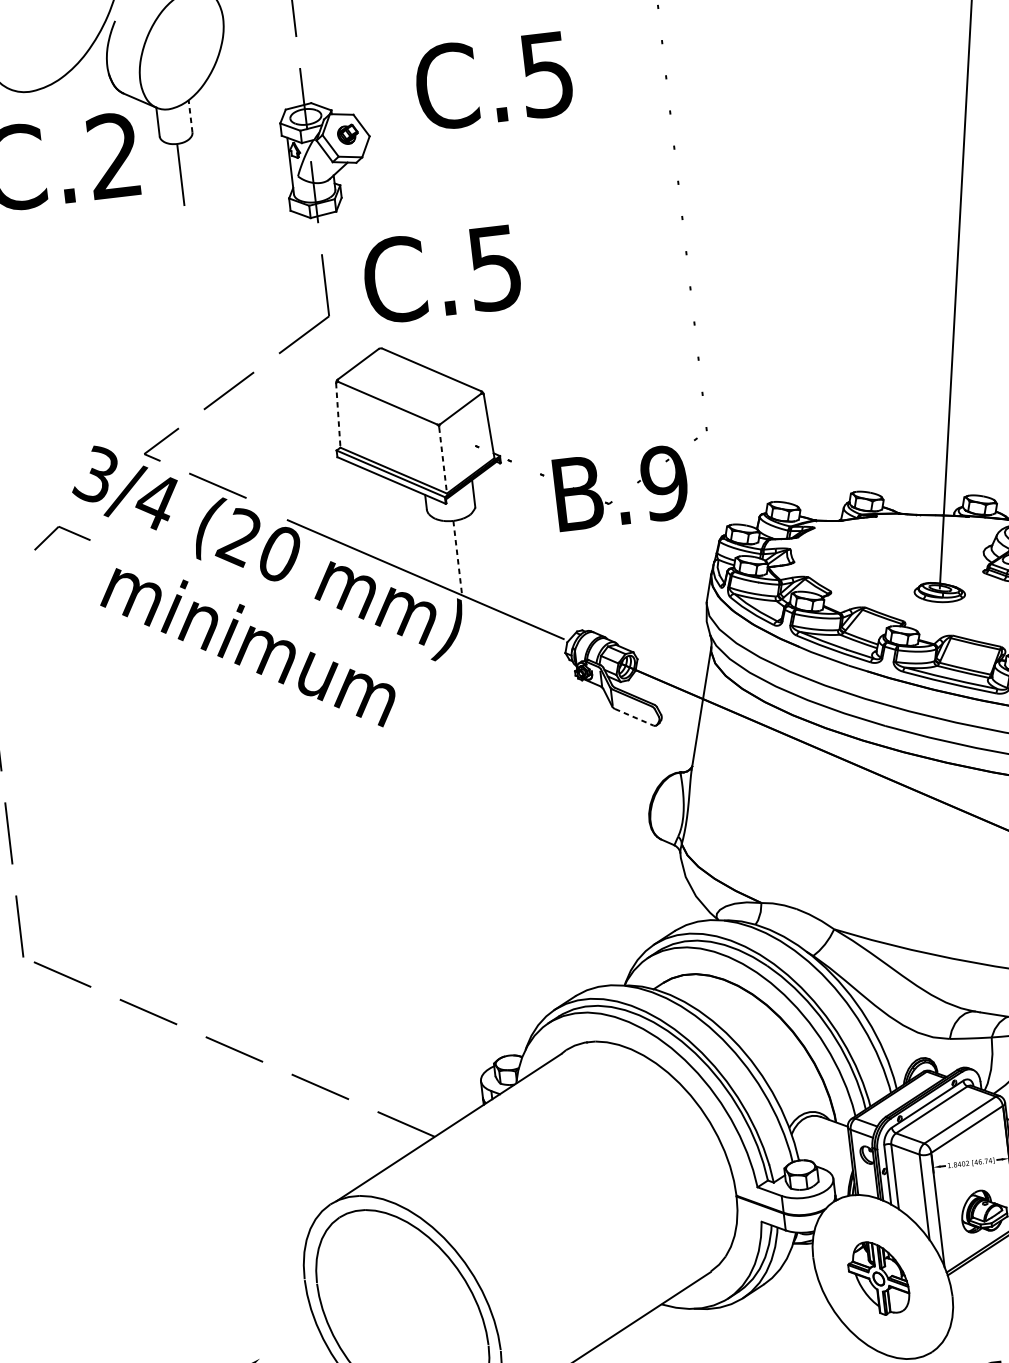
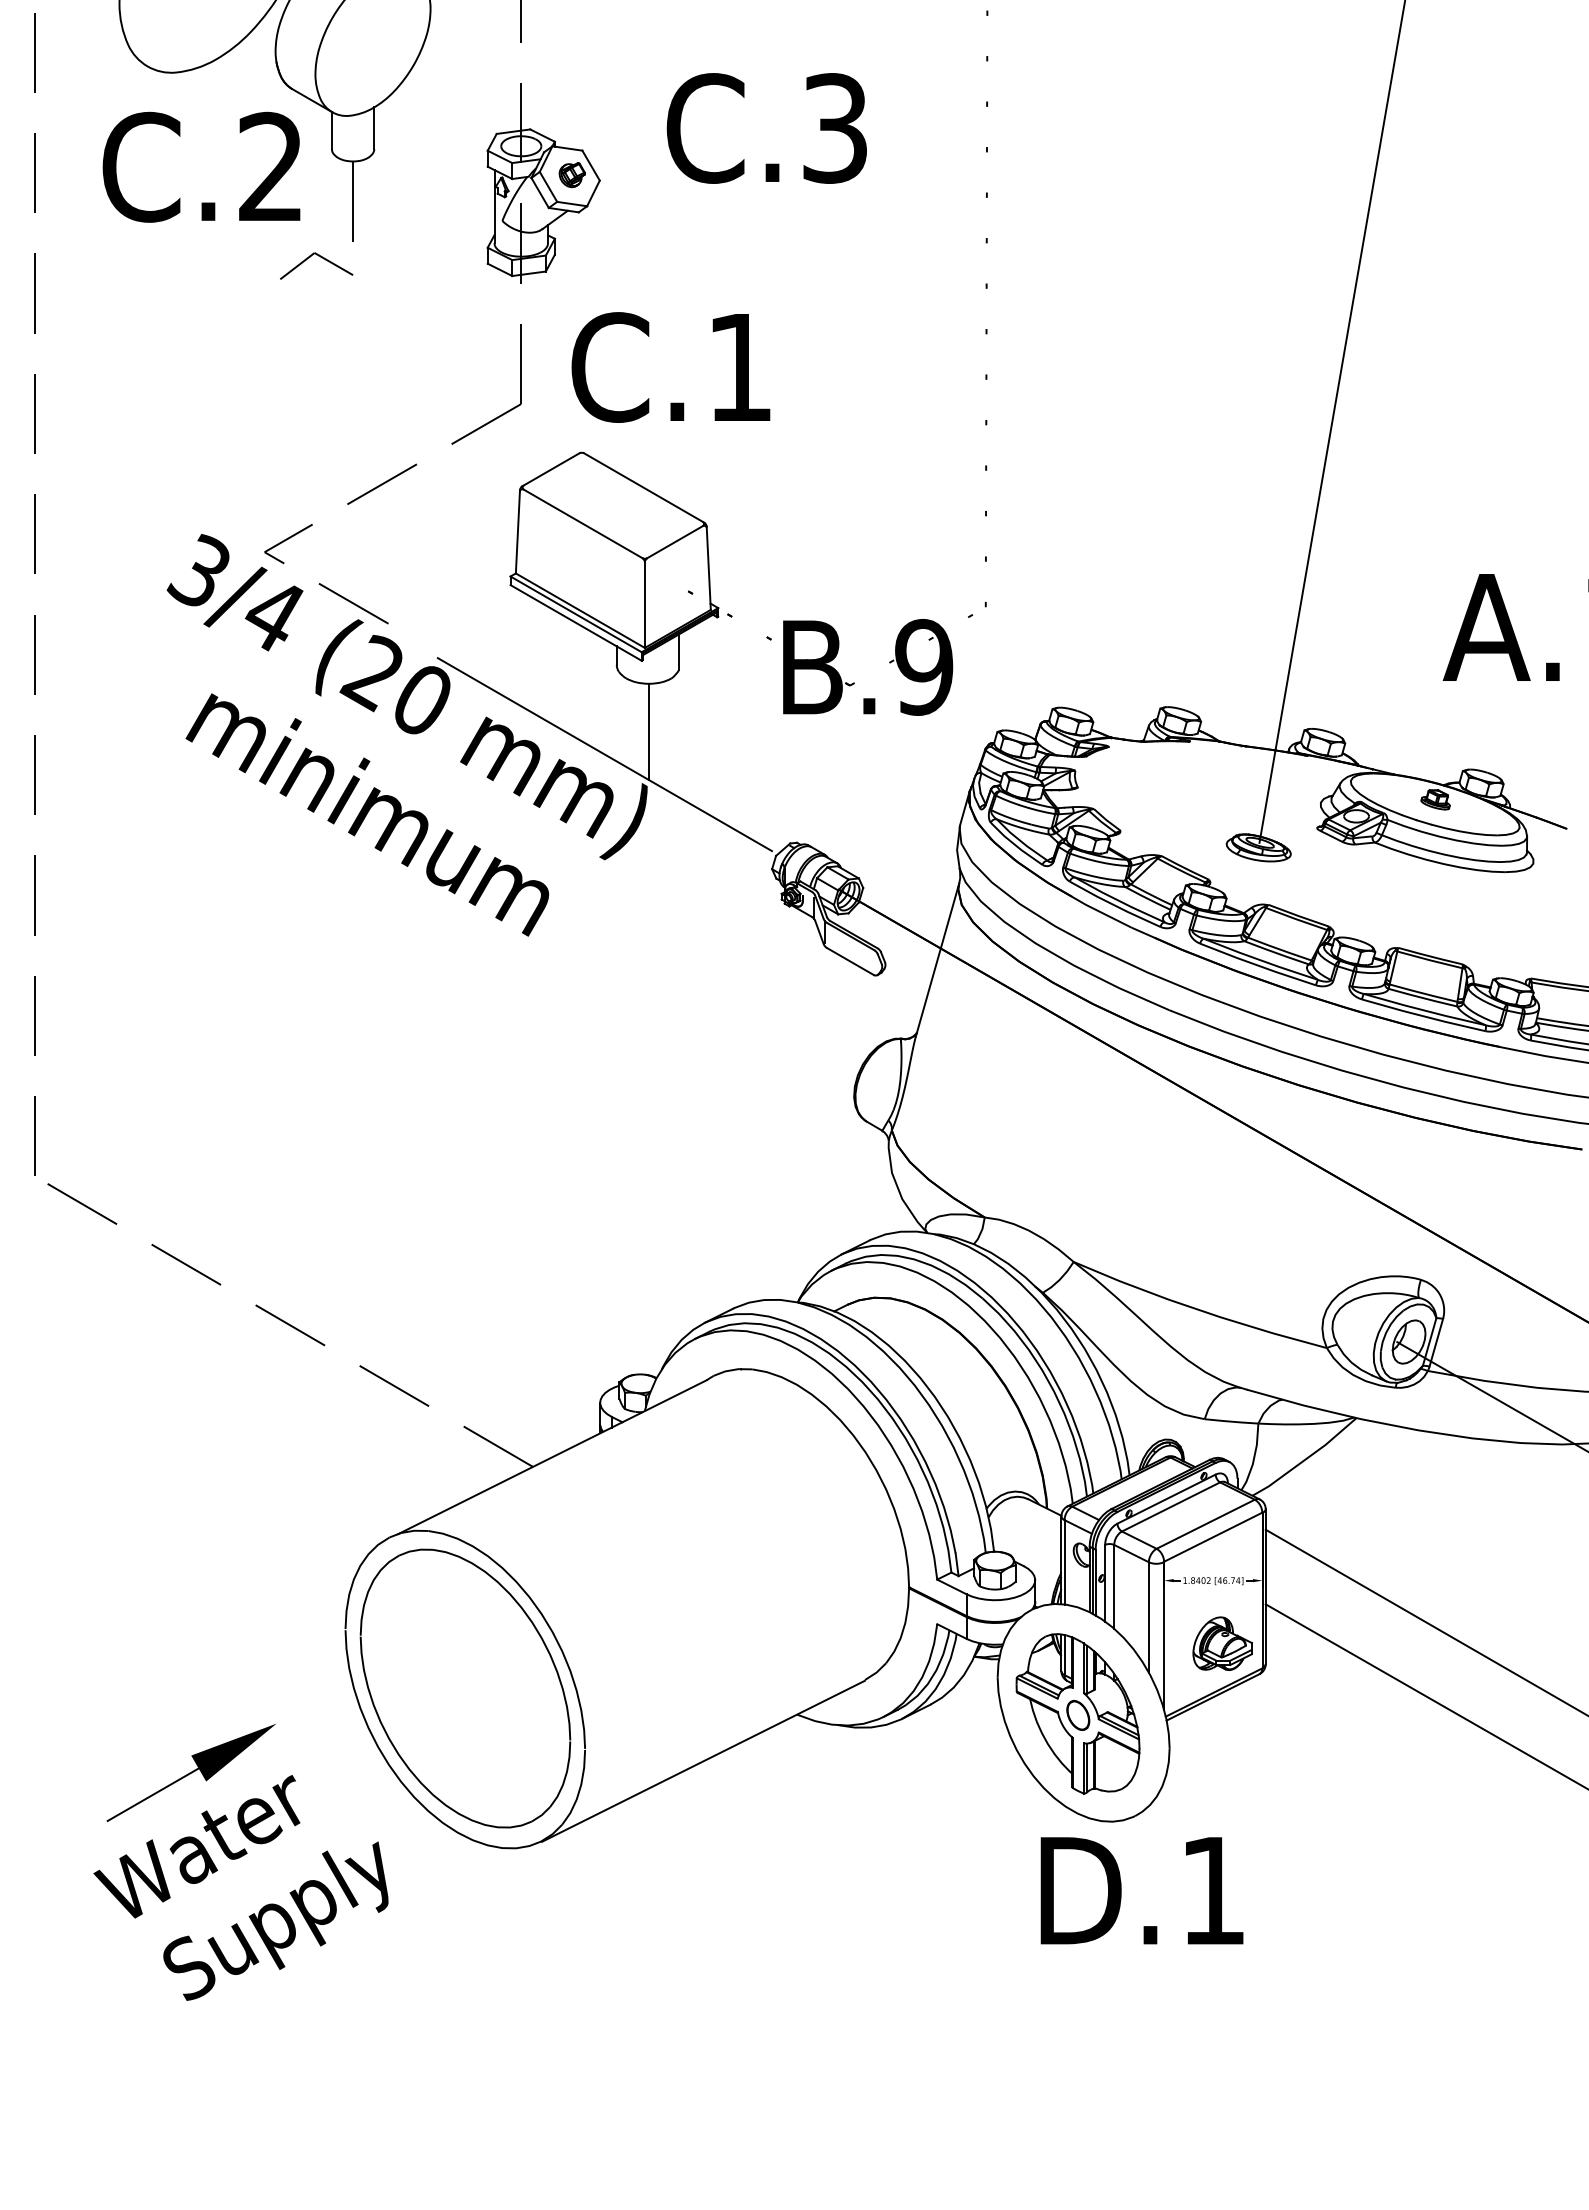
text: (546, 74) -> (834, 128), C.5 -> C.3
line: (190, 116) -> (374, 128), dashed -> solid
text: (494, 268) -> (739, 368), C.5 -> C.1
line: (337, 415) -> (517, 531), dashed -> solid
line: (442, 460) -> (644, 605), dashed -> solid
part: (63, 529) -> (320, 257), moved
line: (457, 558) -> (648, 732), dashed -> solid
line: (634, 717) -> (850, 961), dashed -> solid
part: (878, 1278) -> (1077, 1713), size x1.67

